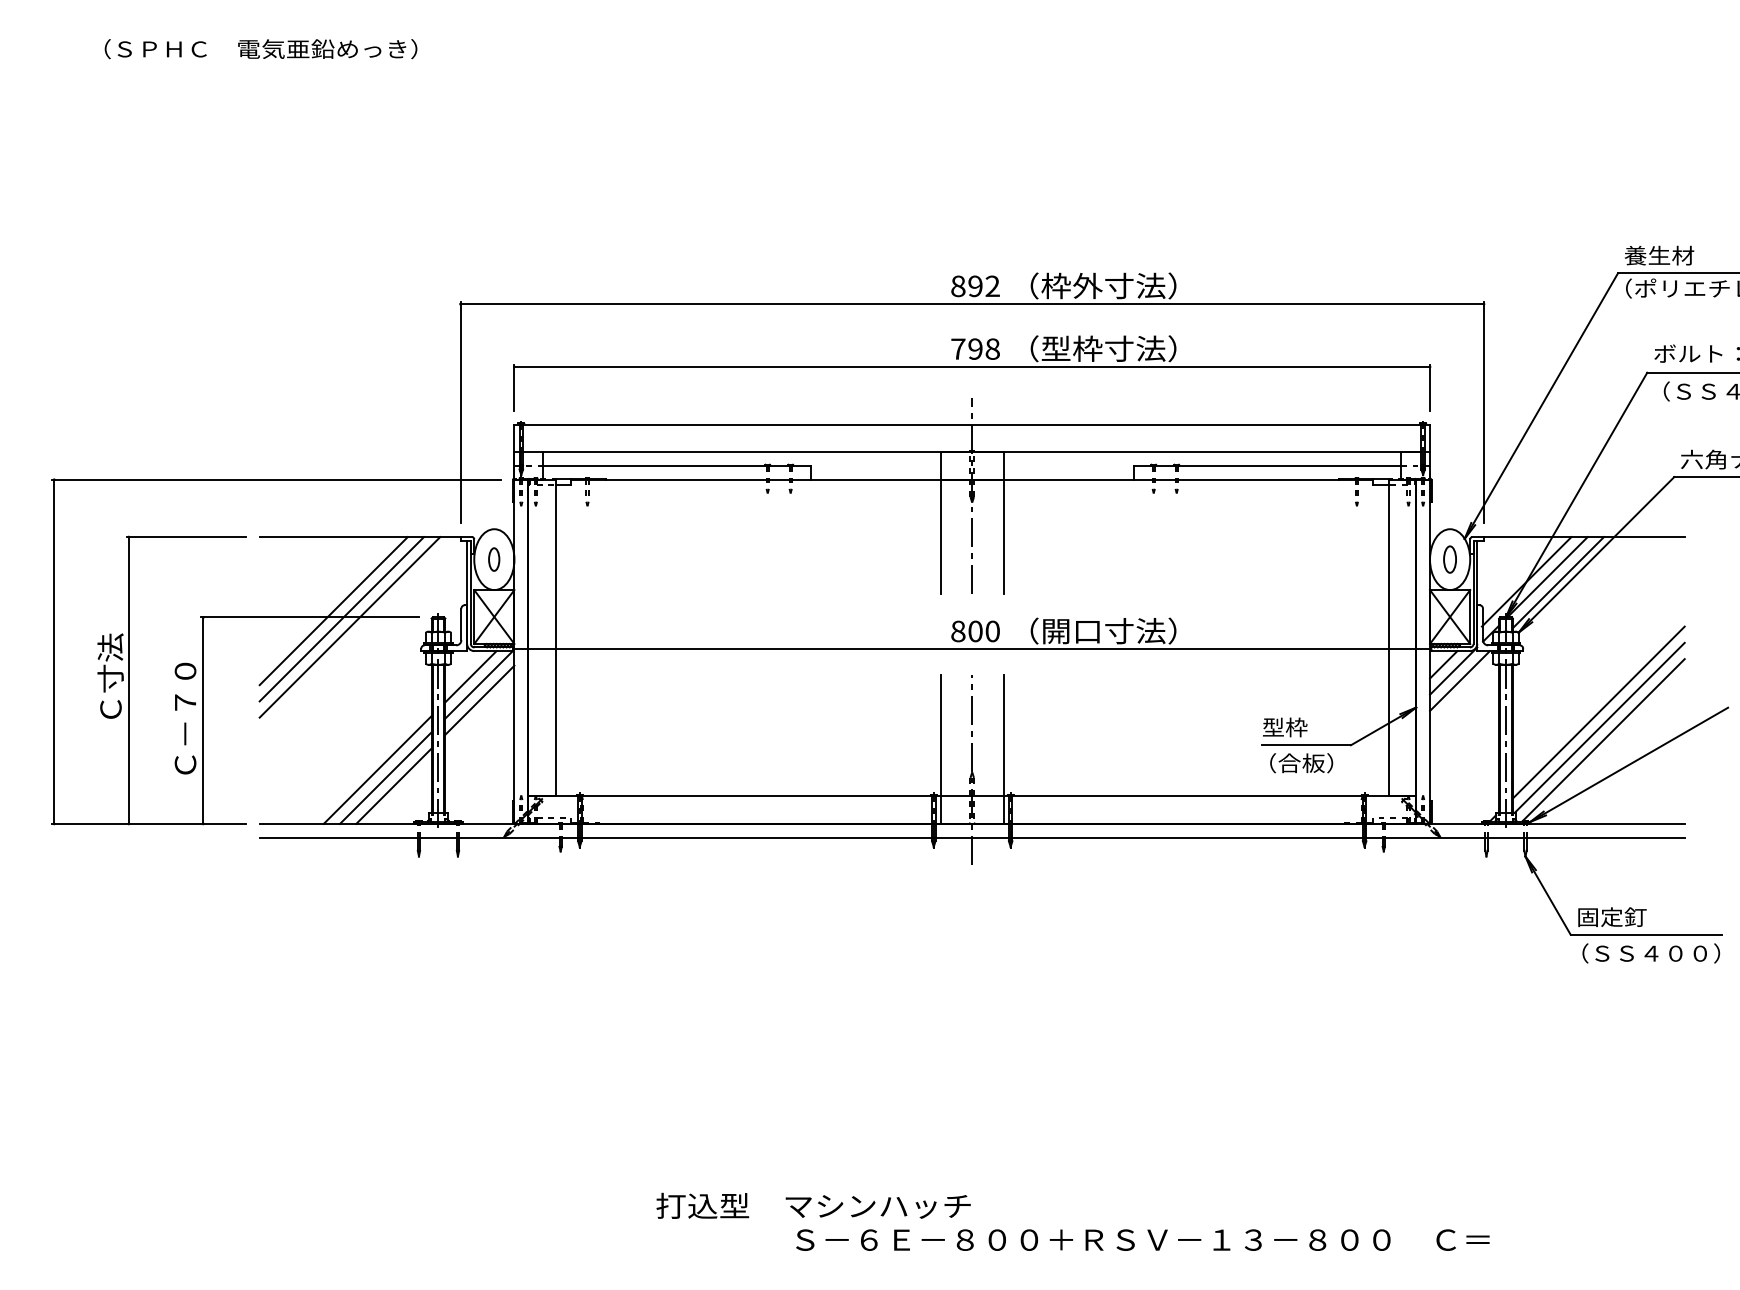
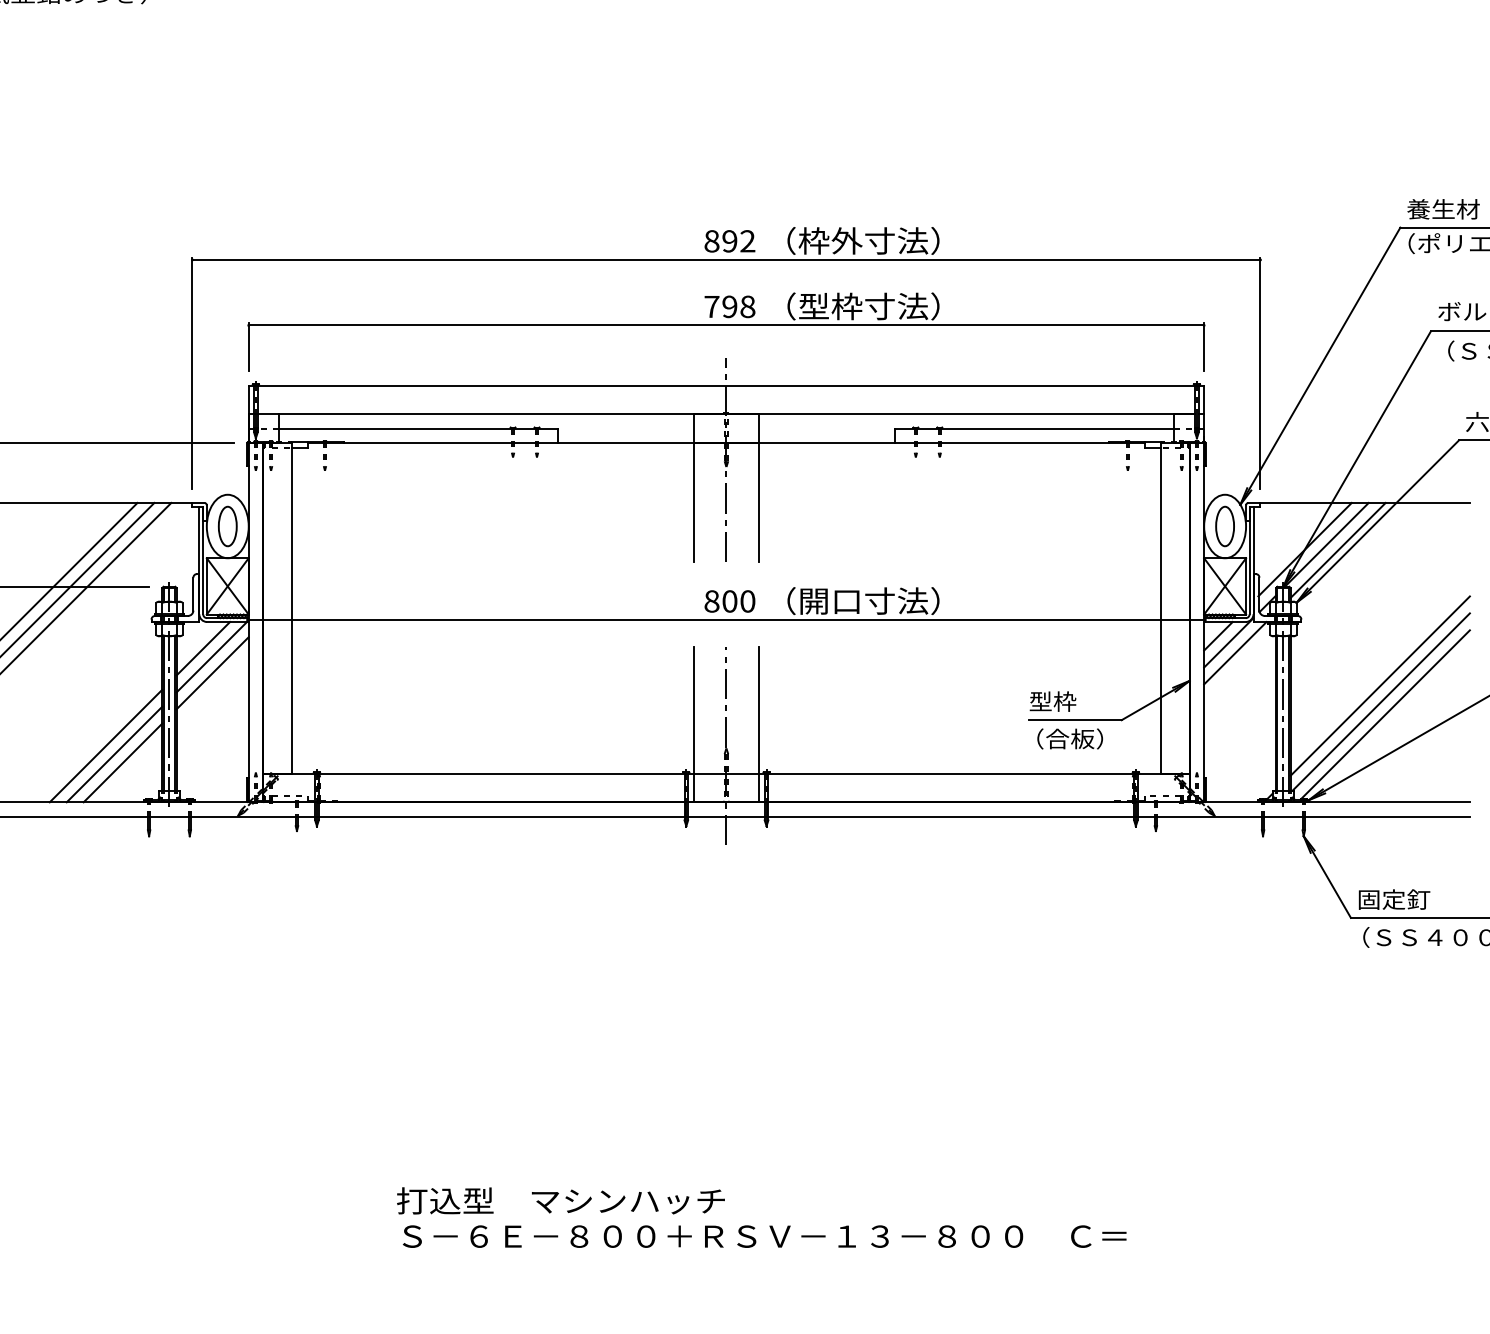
part: (493, 559) -> (226, 526), size x1.67
part: (1449, 559) -> (1224, 526), size x1.43
text: (1142, 1239) -> (764, 1235), moved

